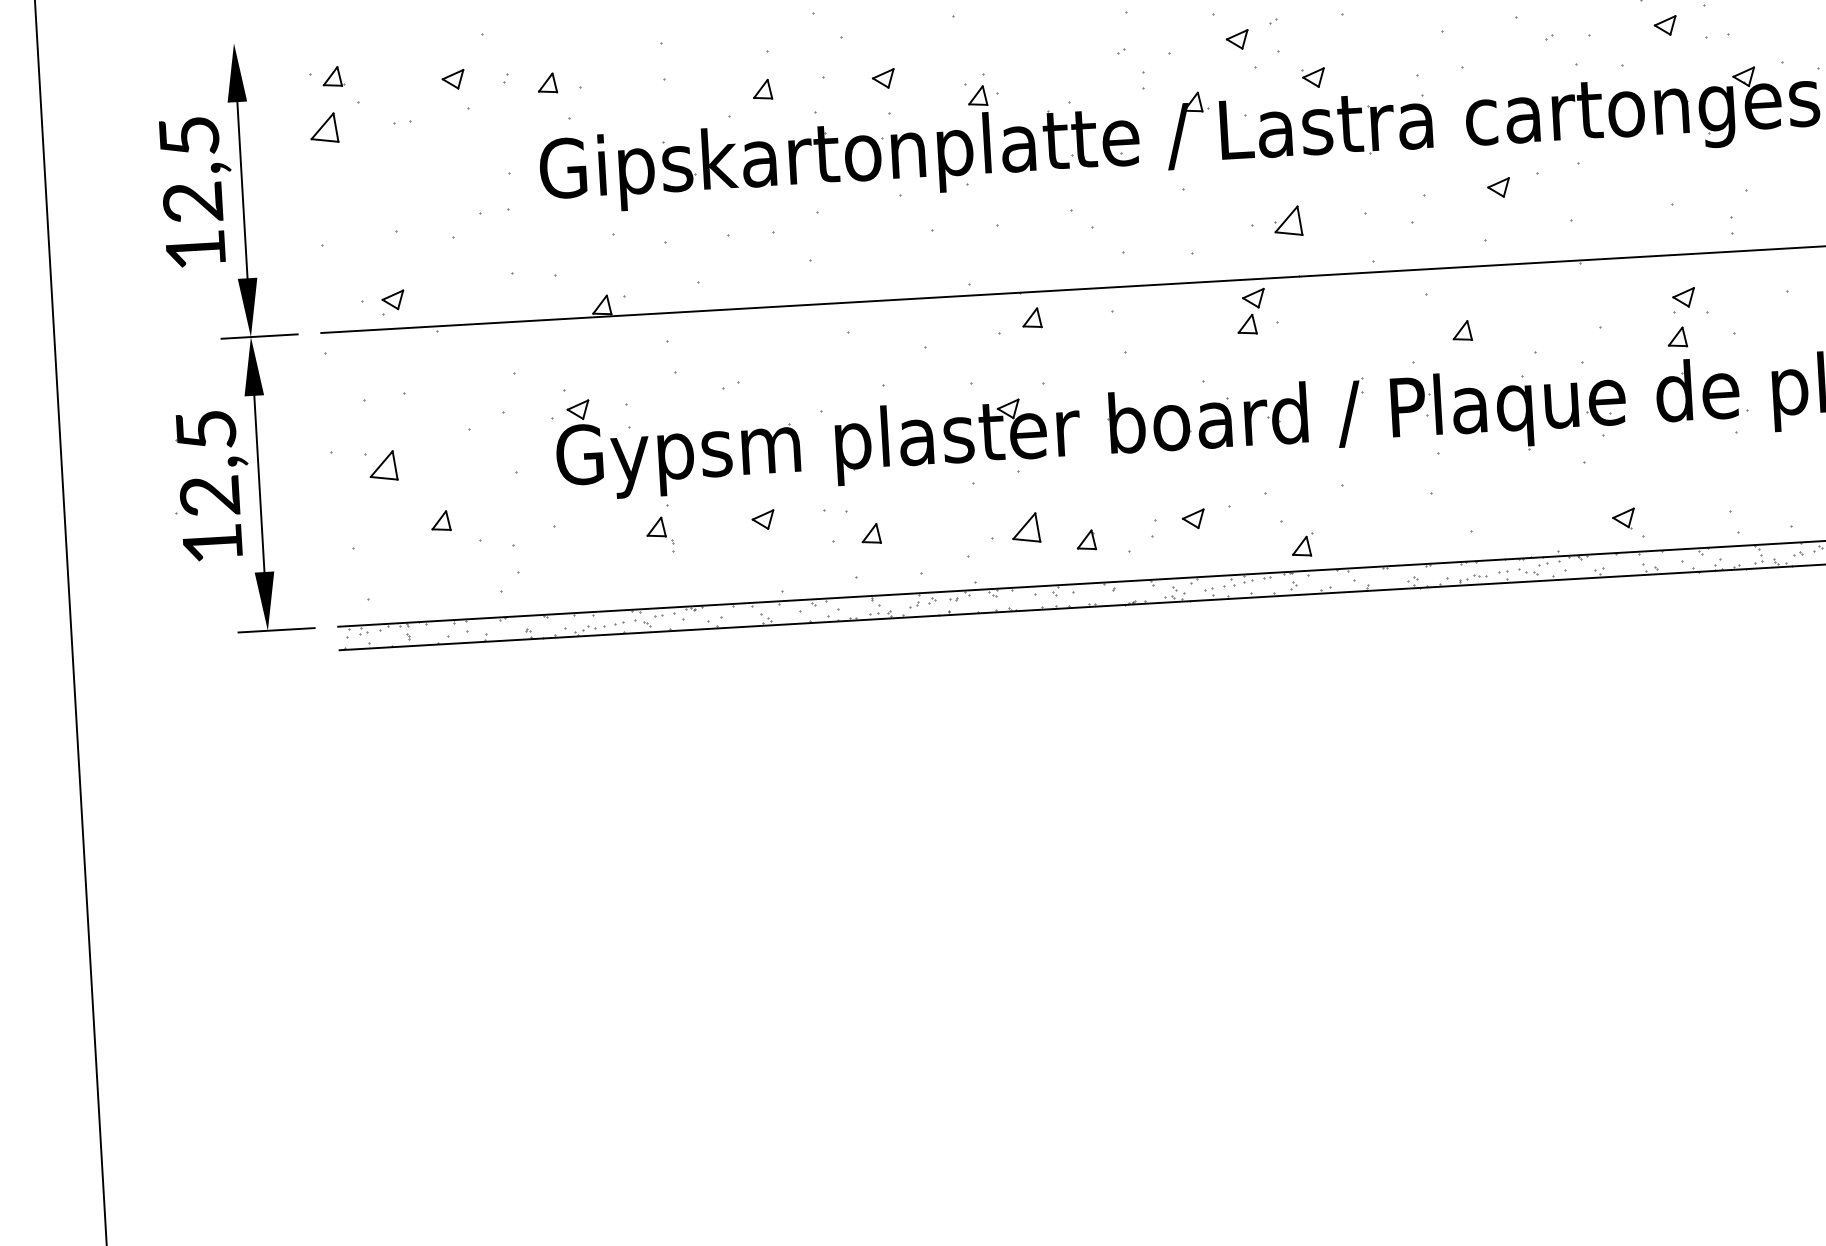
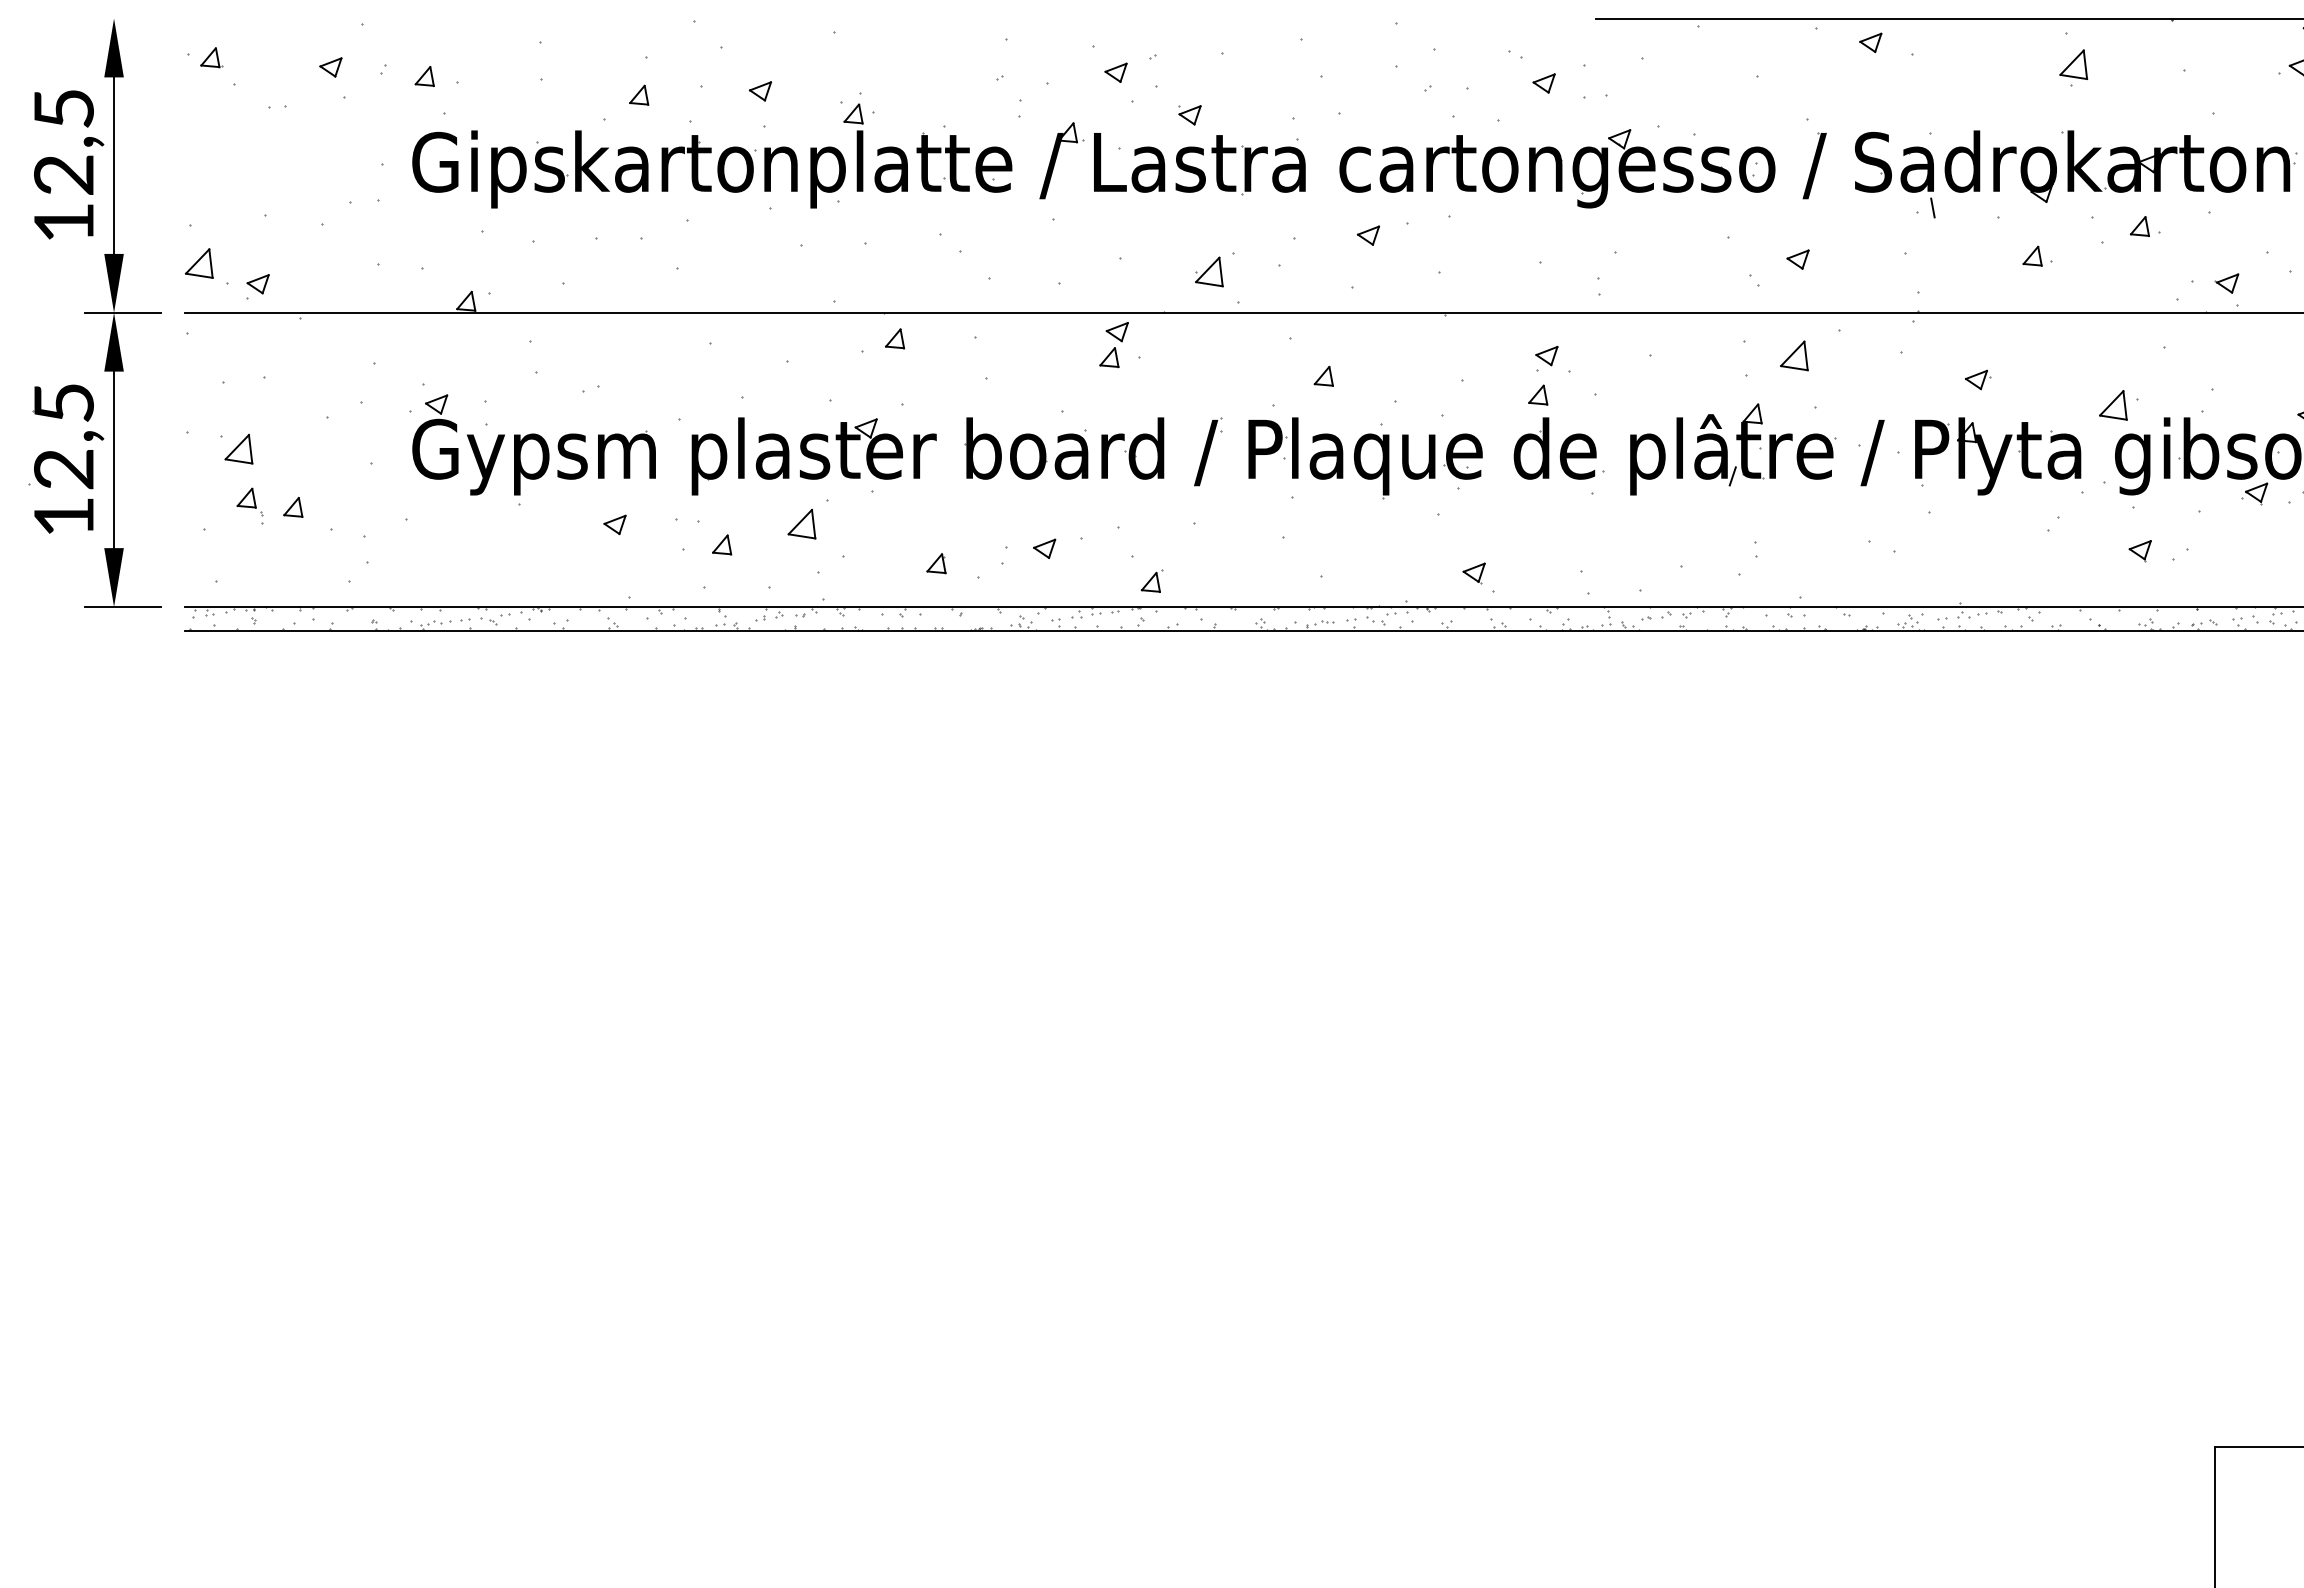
part: (324, 128) -> (199, 263), moved
part: (1288, 220) -> (1209, 271), moved
part: (1025, 528) -> (801, 524), moved
part: (659, 534) -> (249, 505), moved

